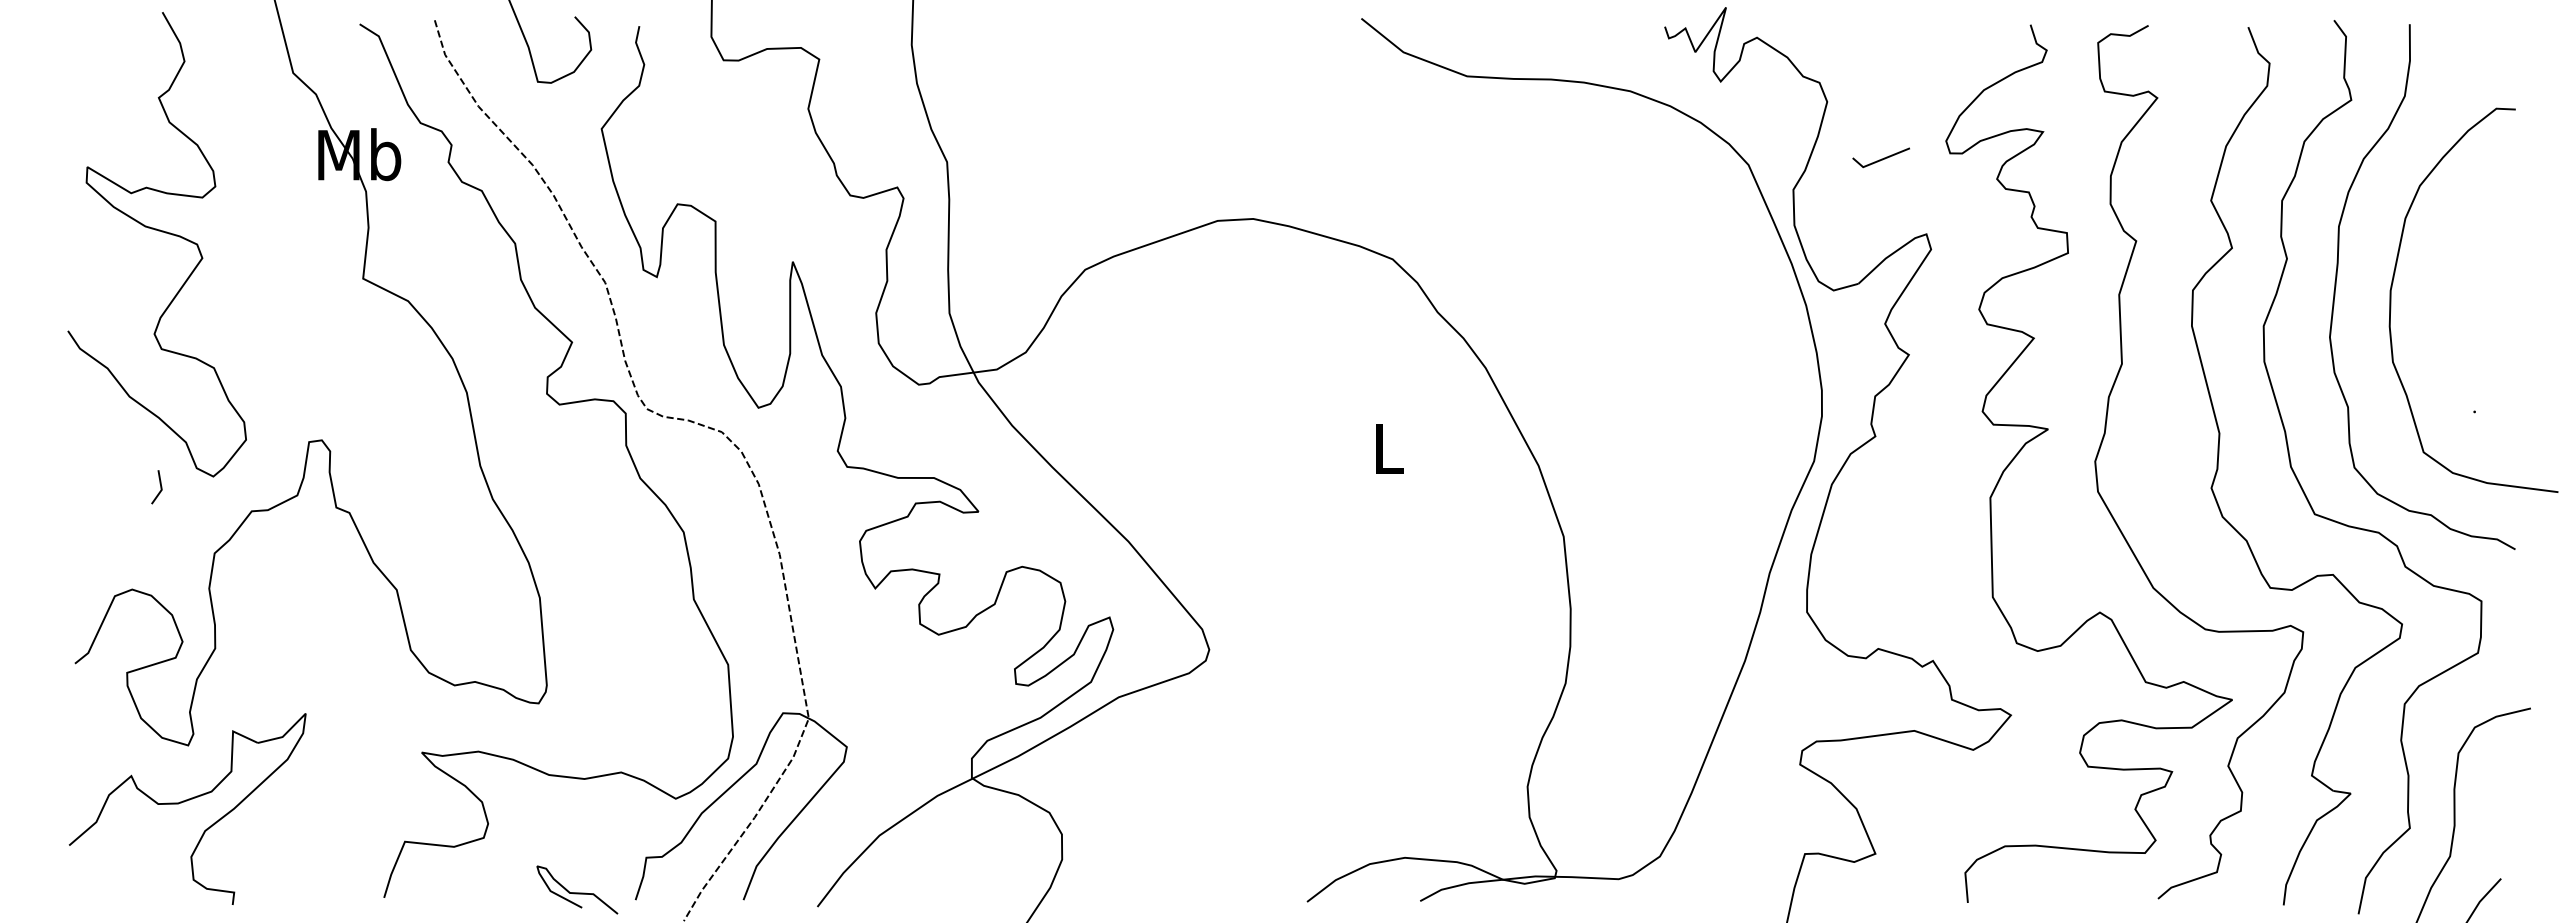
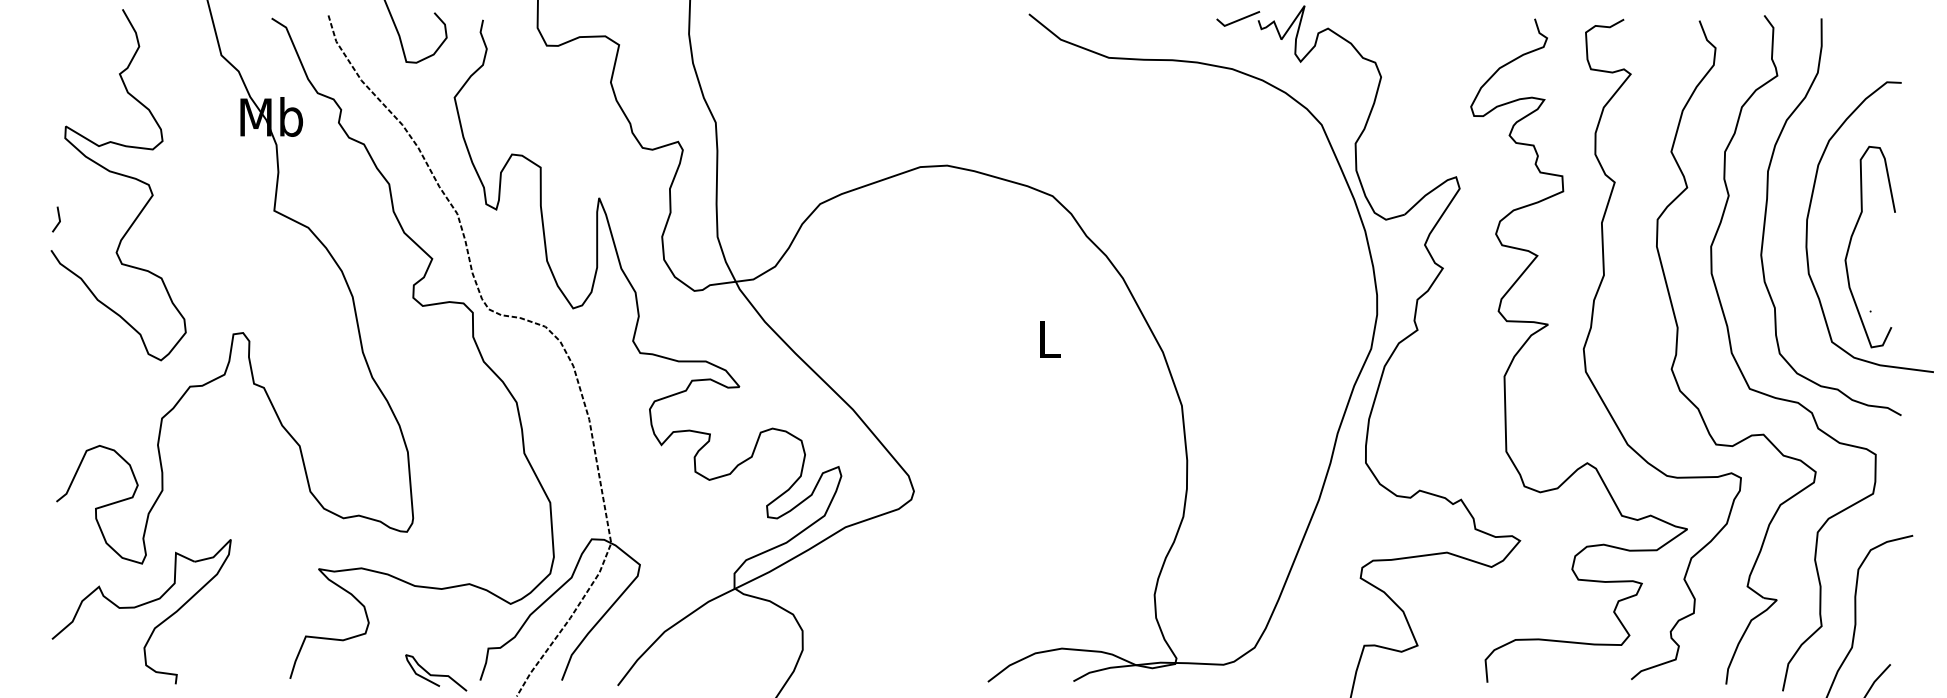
line: (1881, 158) -> (1238, 19), moved
curve: (2448, 321) -> (1850, 243), added
line: (160, 487) -> (59, 219), moved

